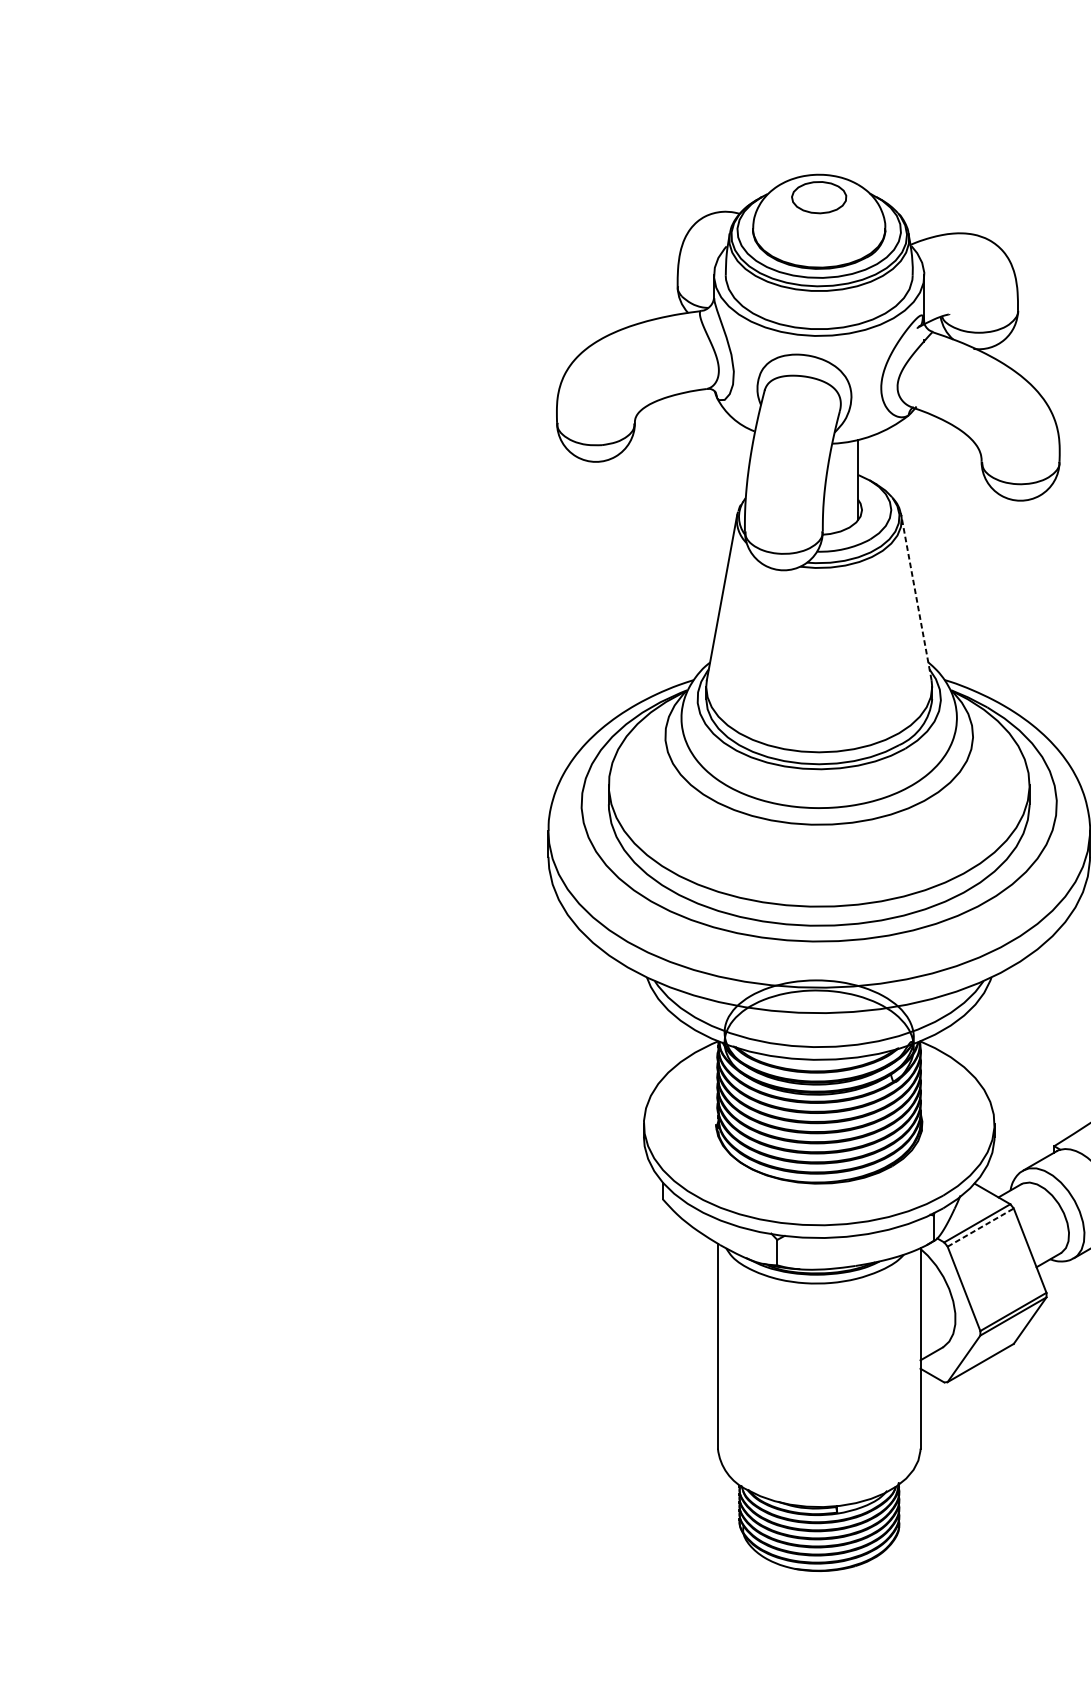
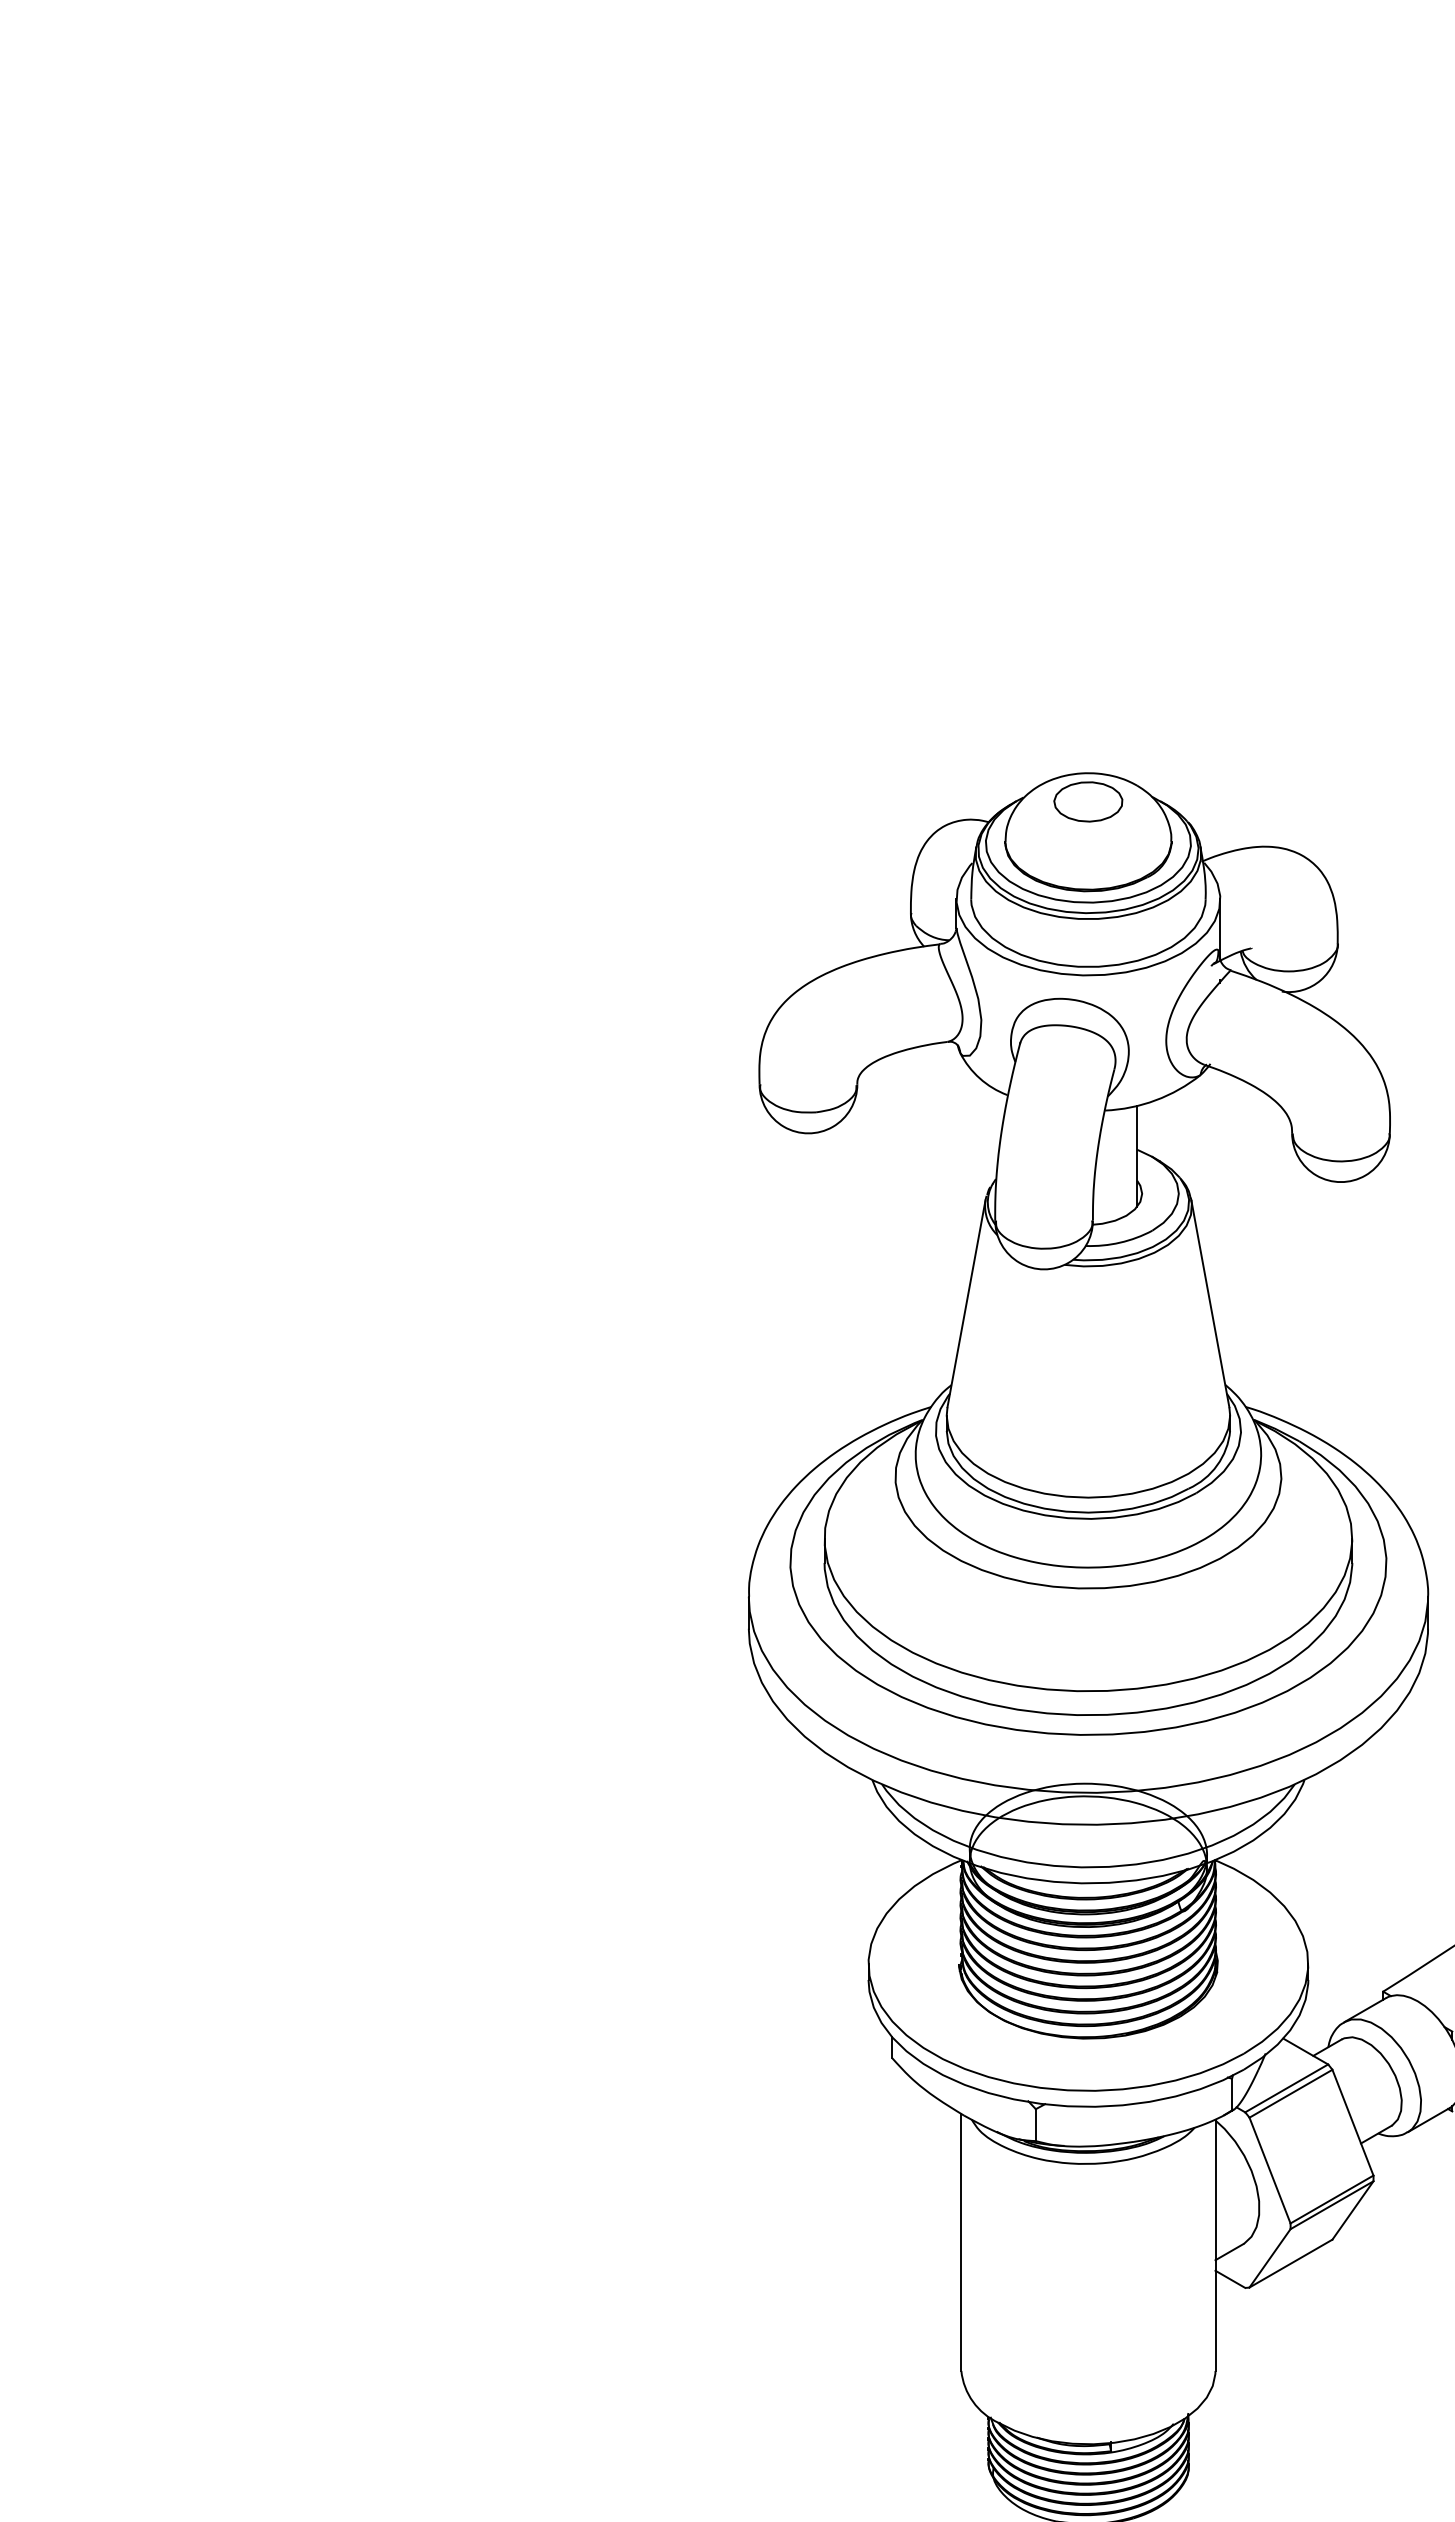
line: (916, 597) -> (1210, 1303), dashed -> solid
line: (980, 1227) -> (1290, 2093), dashed -> solid

